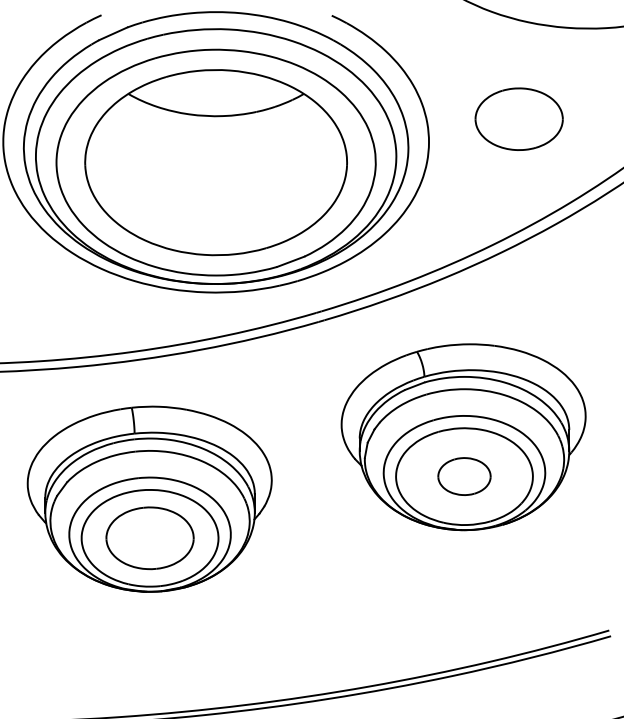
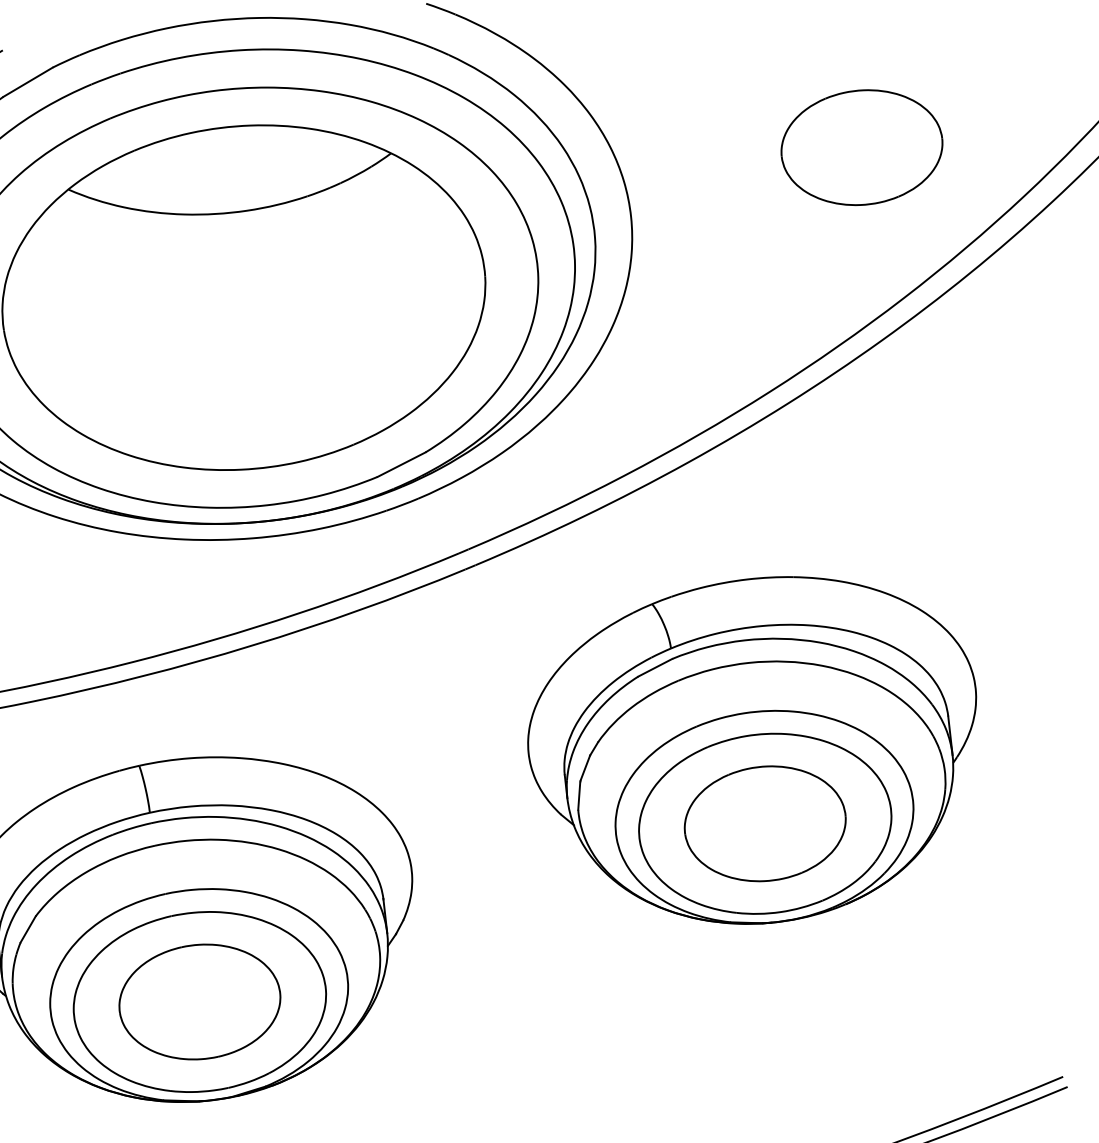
part: (518, 118) -> (860, 146), moved
part: (464, 476) -> (765, 823), size x1.67

